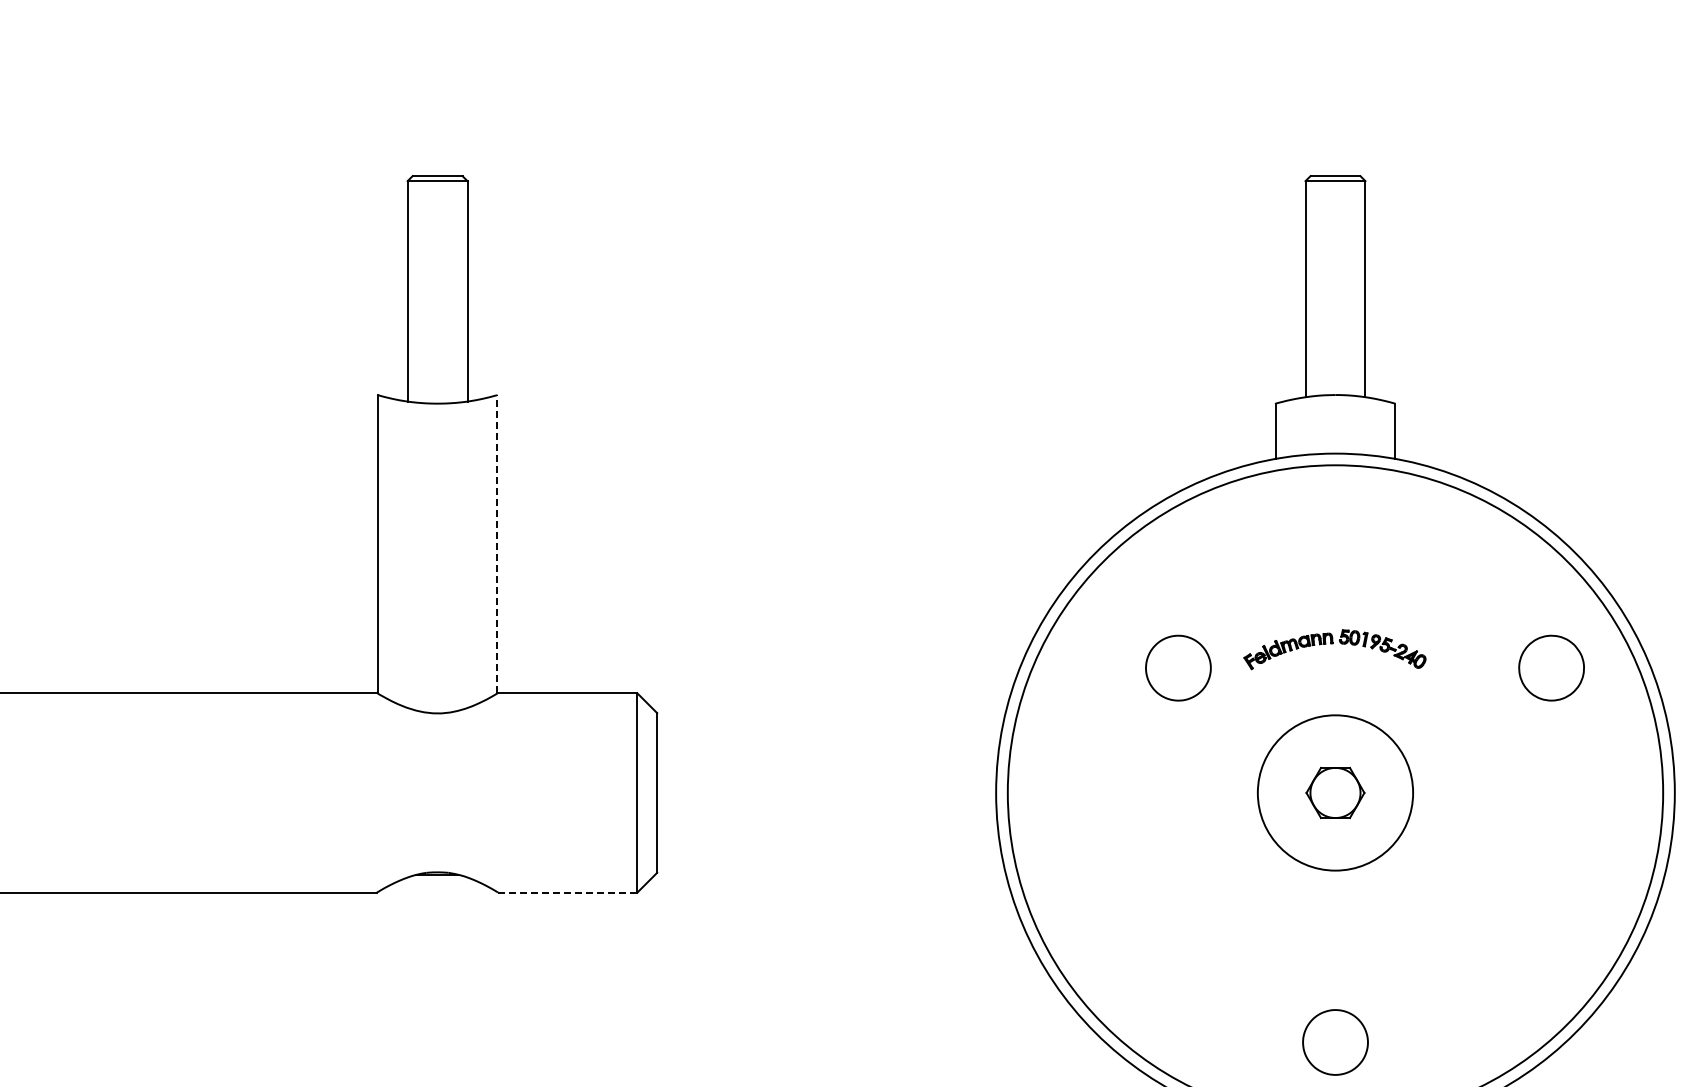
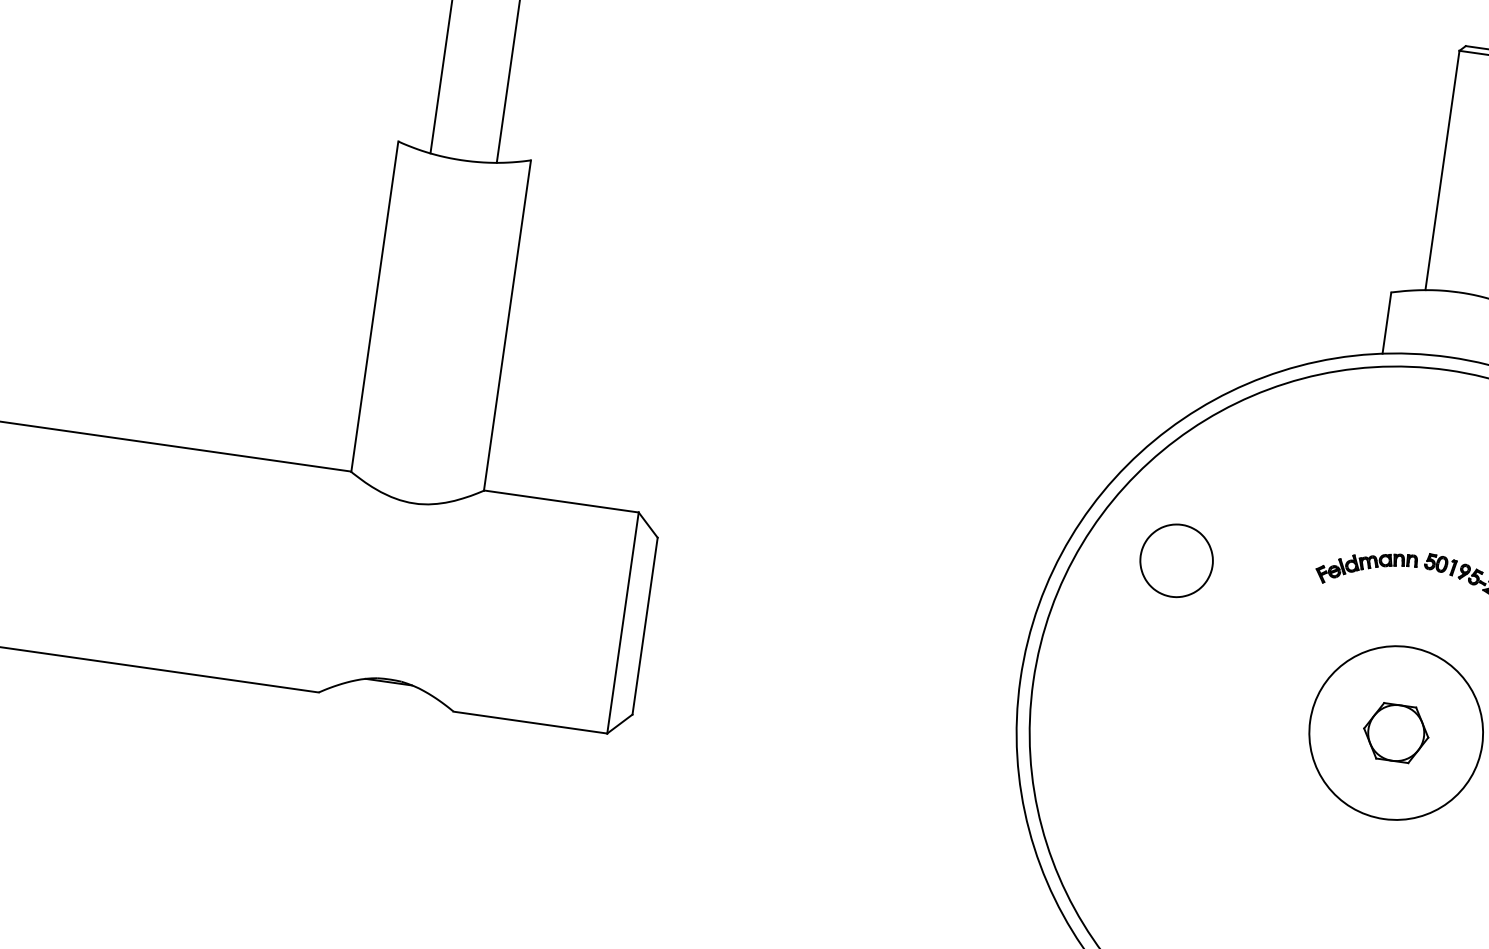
line: (497, 543) -> (507, 324), dashed -> solid
part: (1178, 667) -> (1176, 560), moved
line: (568, 892) -> (531, 722), dashed -> solid

